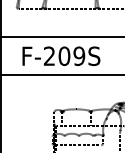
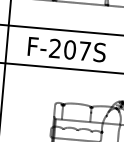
text: (79, 55) -> (85, 50), F-209S -> F-207S

